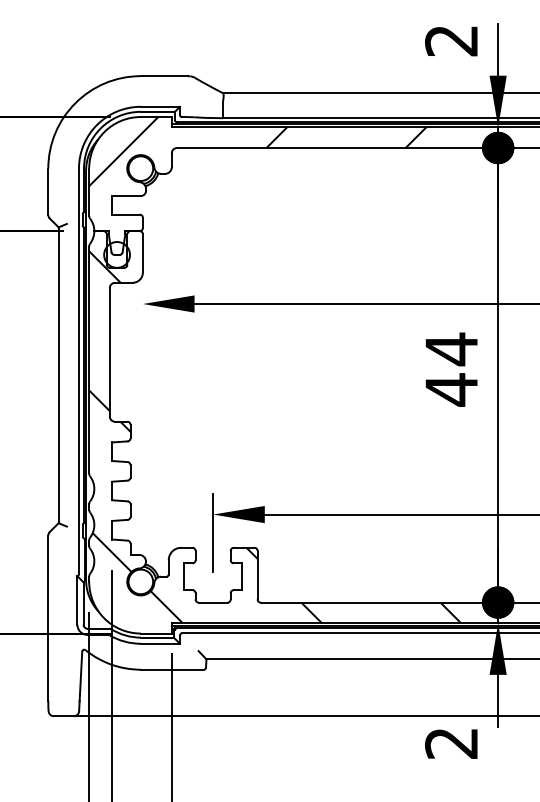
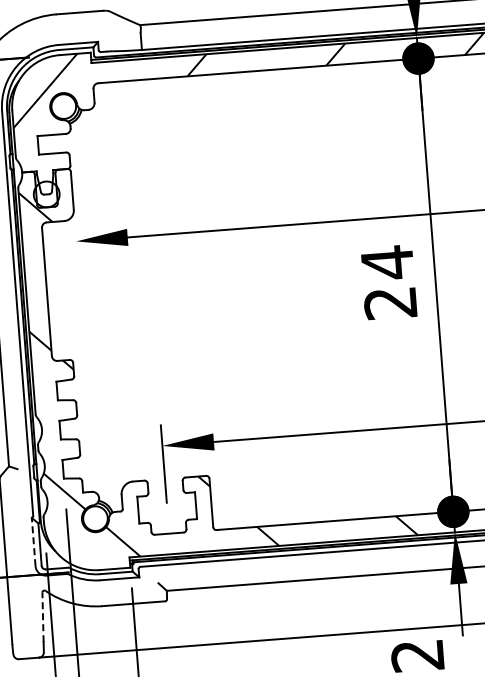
text: (451, 389) -> (390, 302), 44 -> 24
line: (77, 599) -> (33, 541), solid -> dashed
line: (80, 676) -> (42, 617), solid -> dashed

